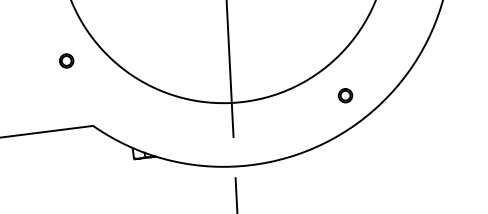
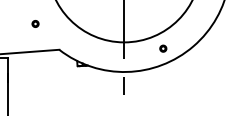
part: (66, 59) -> (35, 23), moved
part: (345, 95) -> (163, 48), moved

